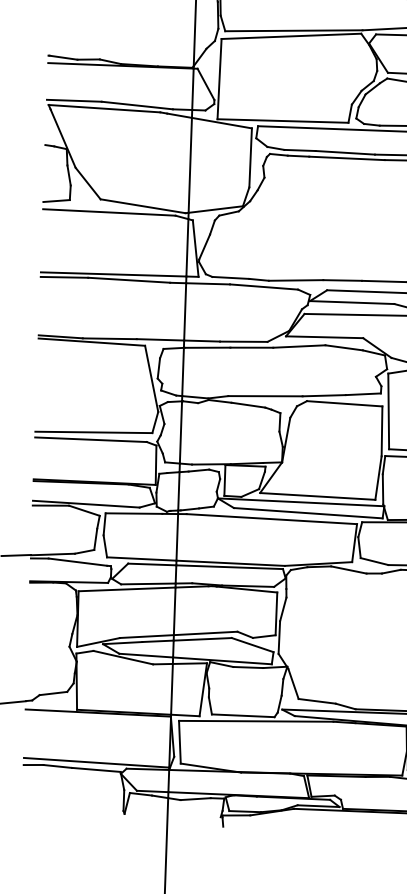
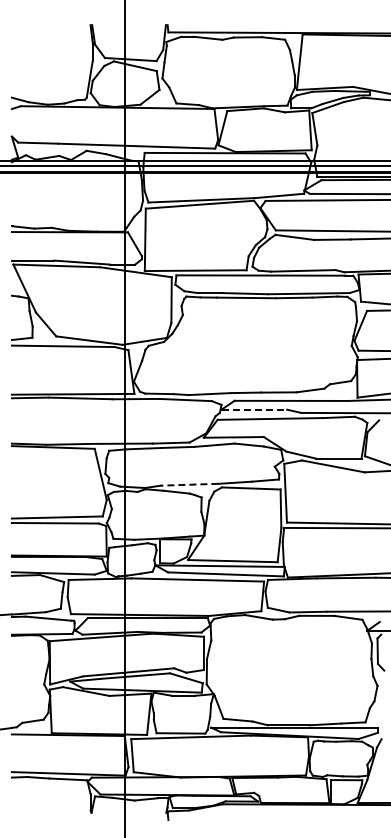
line: (352, 302) -> (254, 409), solid -> dashed
line: (265, 395) -> (189, 484), solid -> dashed

